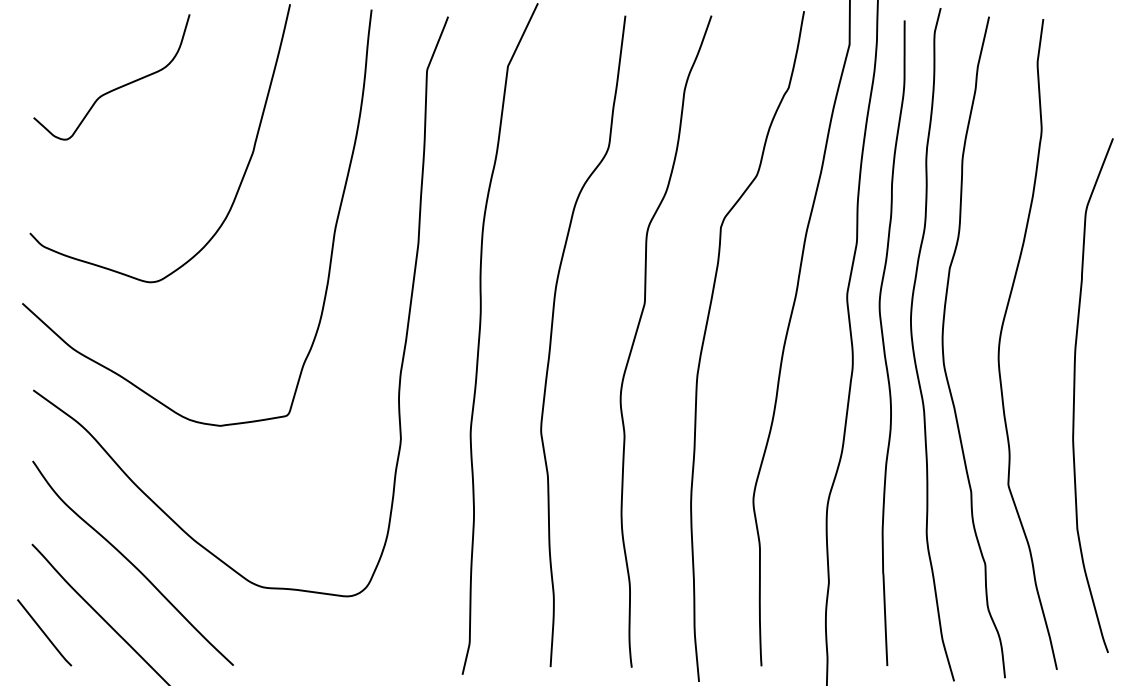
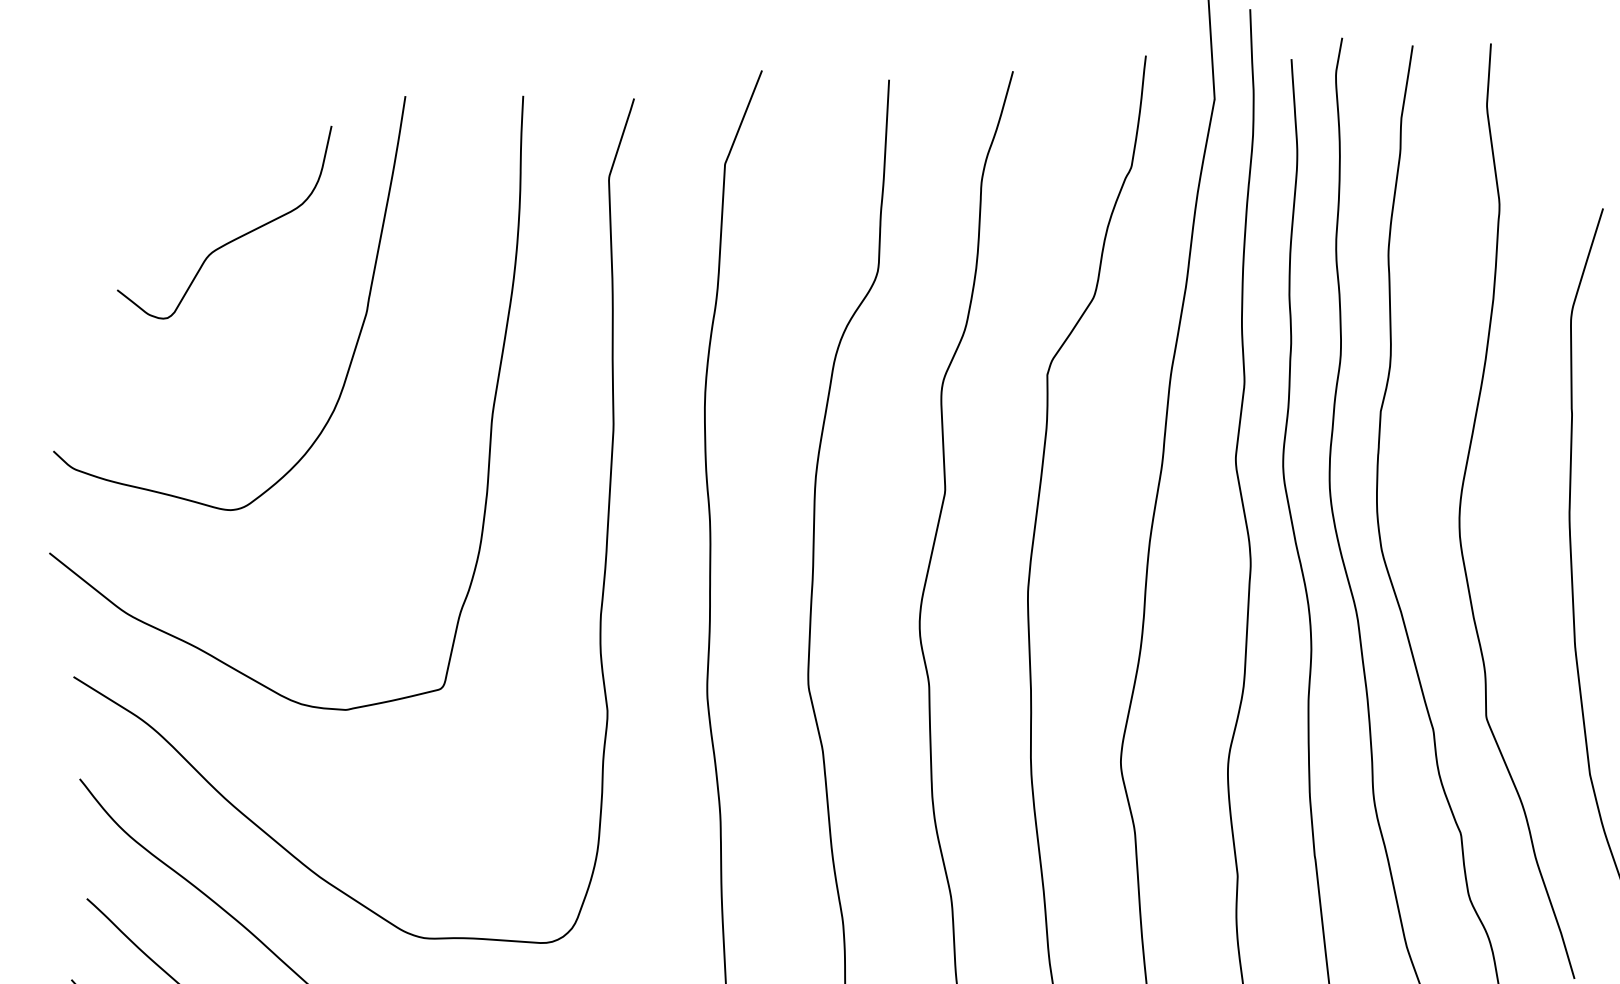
curve: (116, 87) -> (233, 238), moved

